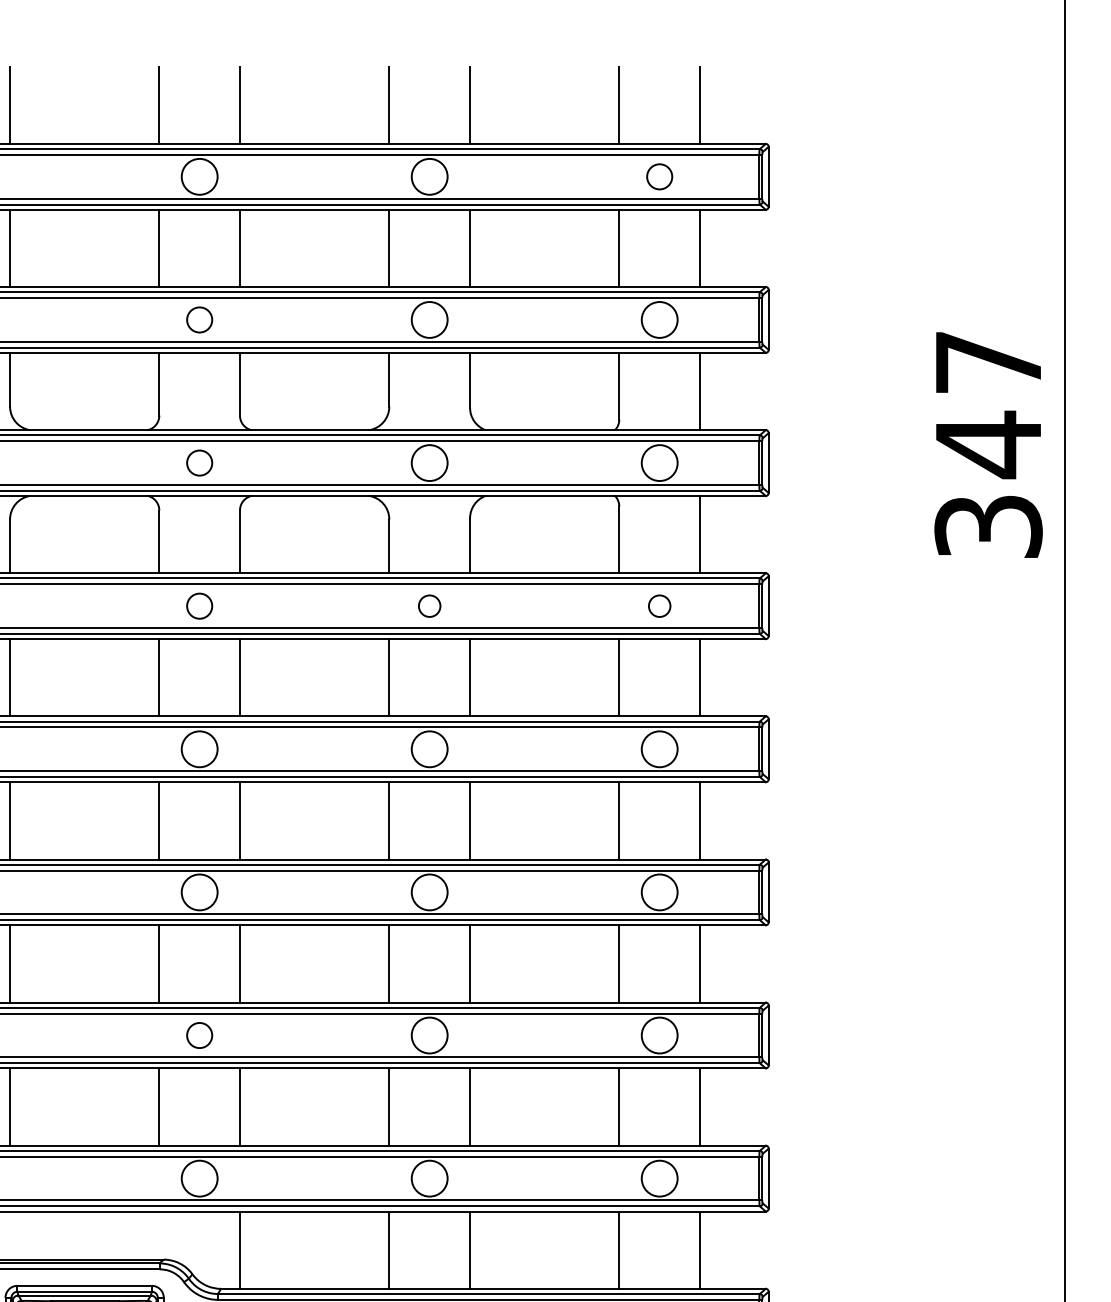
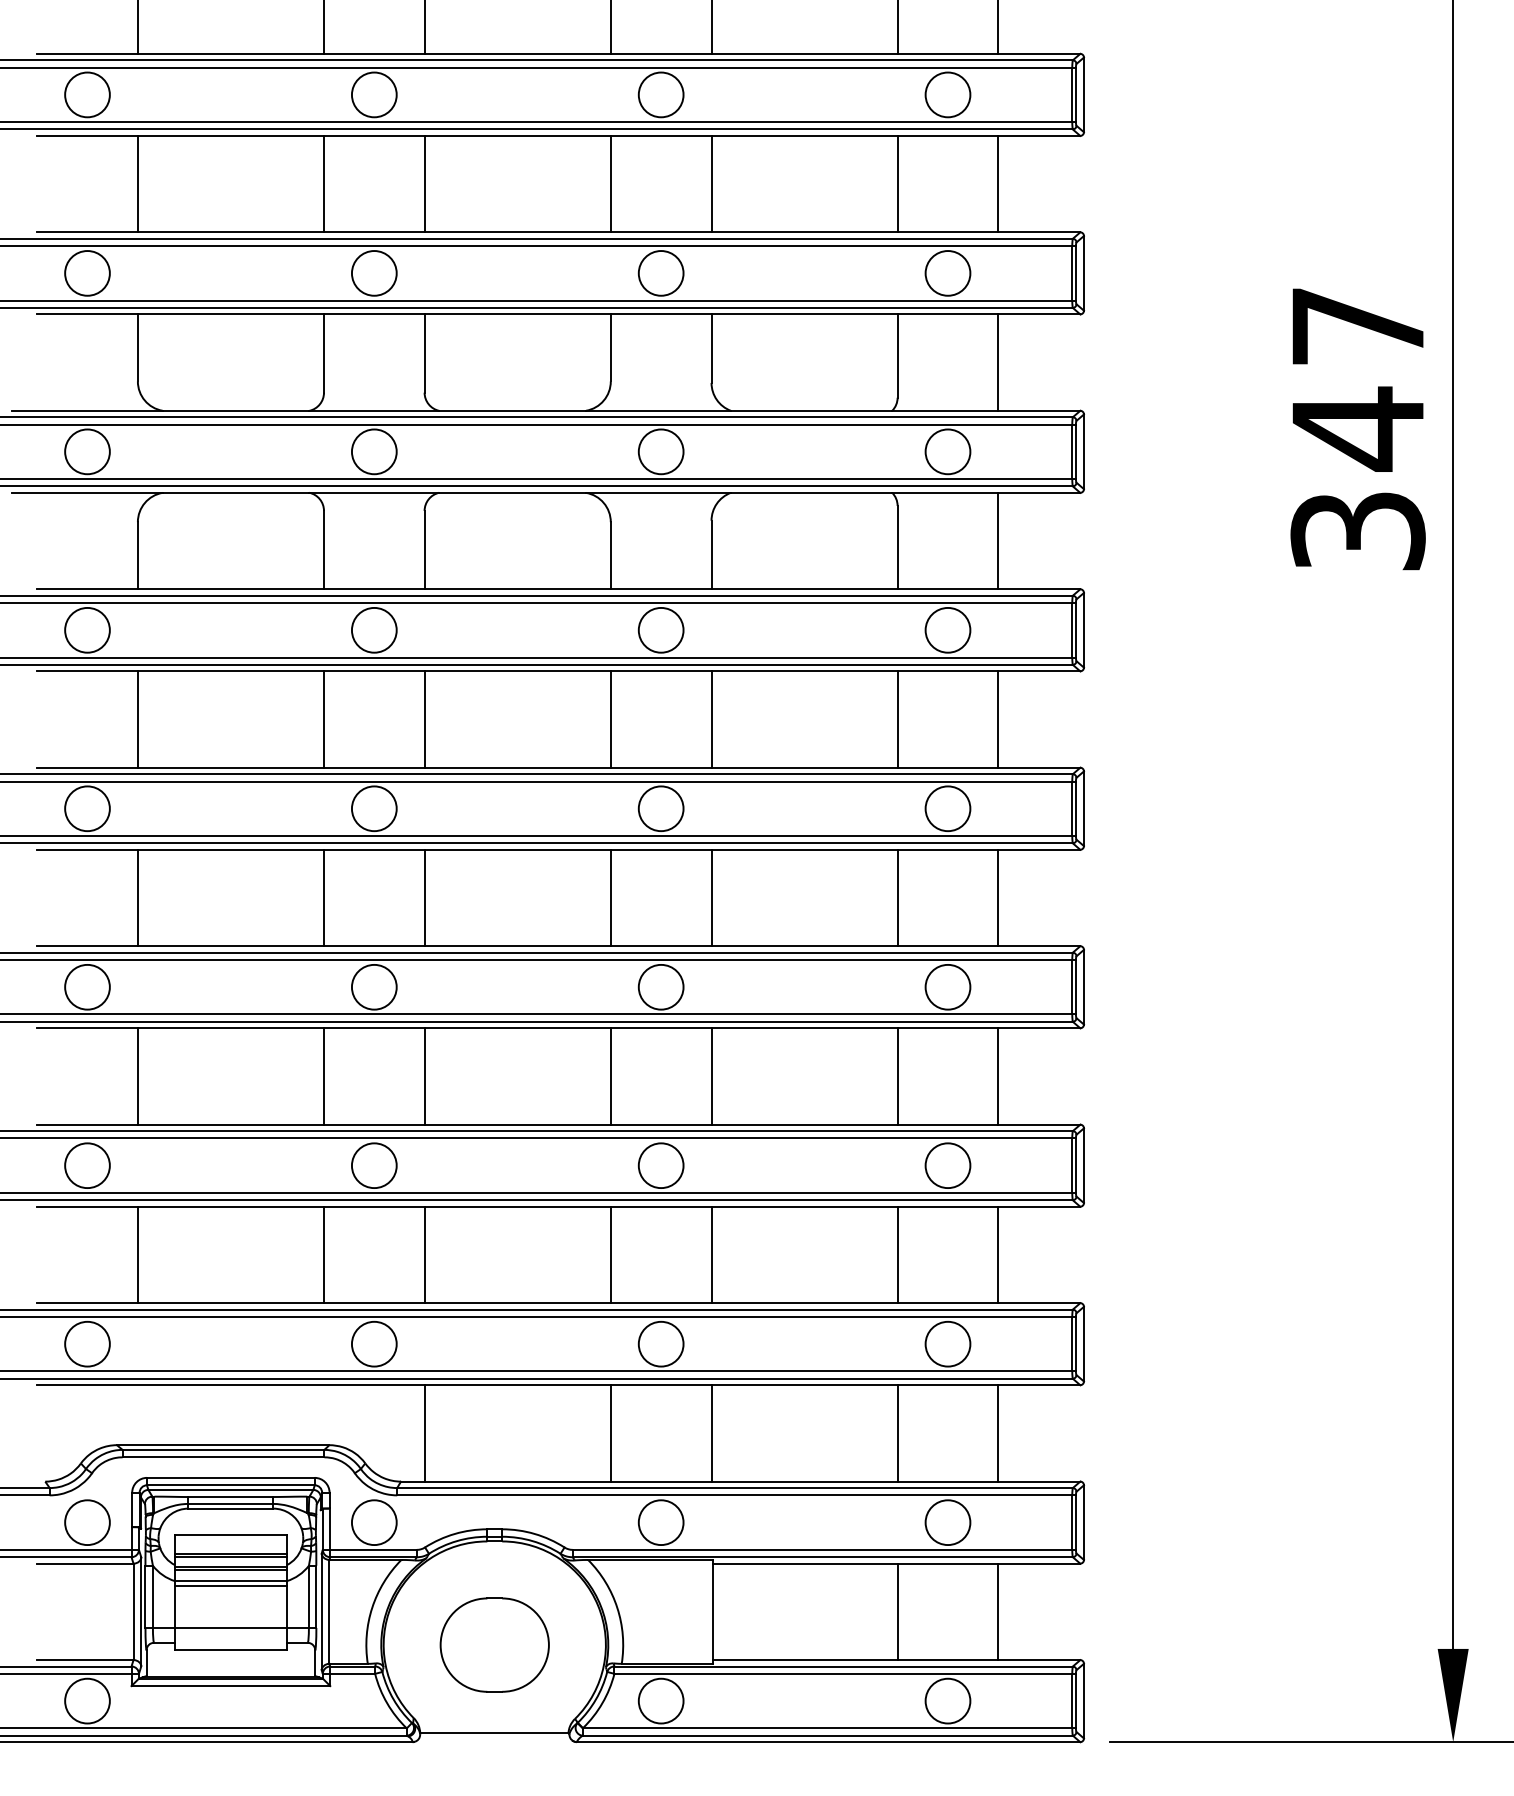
circle: (659, 176) -> (947, 94), size x1.43
circle: (199, 320) -> (373, 273), size x1.43
circle: (199, 462) -> (373, 451), size x1.43
circle: (199, 605) -> (373, 629), size x1.43
circle: (429, 605) -> (660, 629), size x1.67
circle: (659, 605) -> (947, 629), size x1.67
circle: (199, 1035) -> (373, 1165), size x1.43

